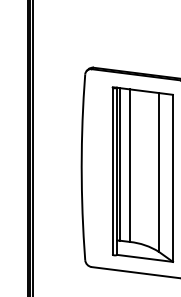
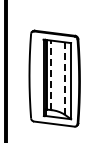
line: (129, 165) -> (51, 75), solid -> dashed
line: (158, 170) -> (64, 77), solid -> dashed

